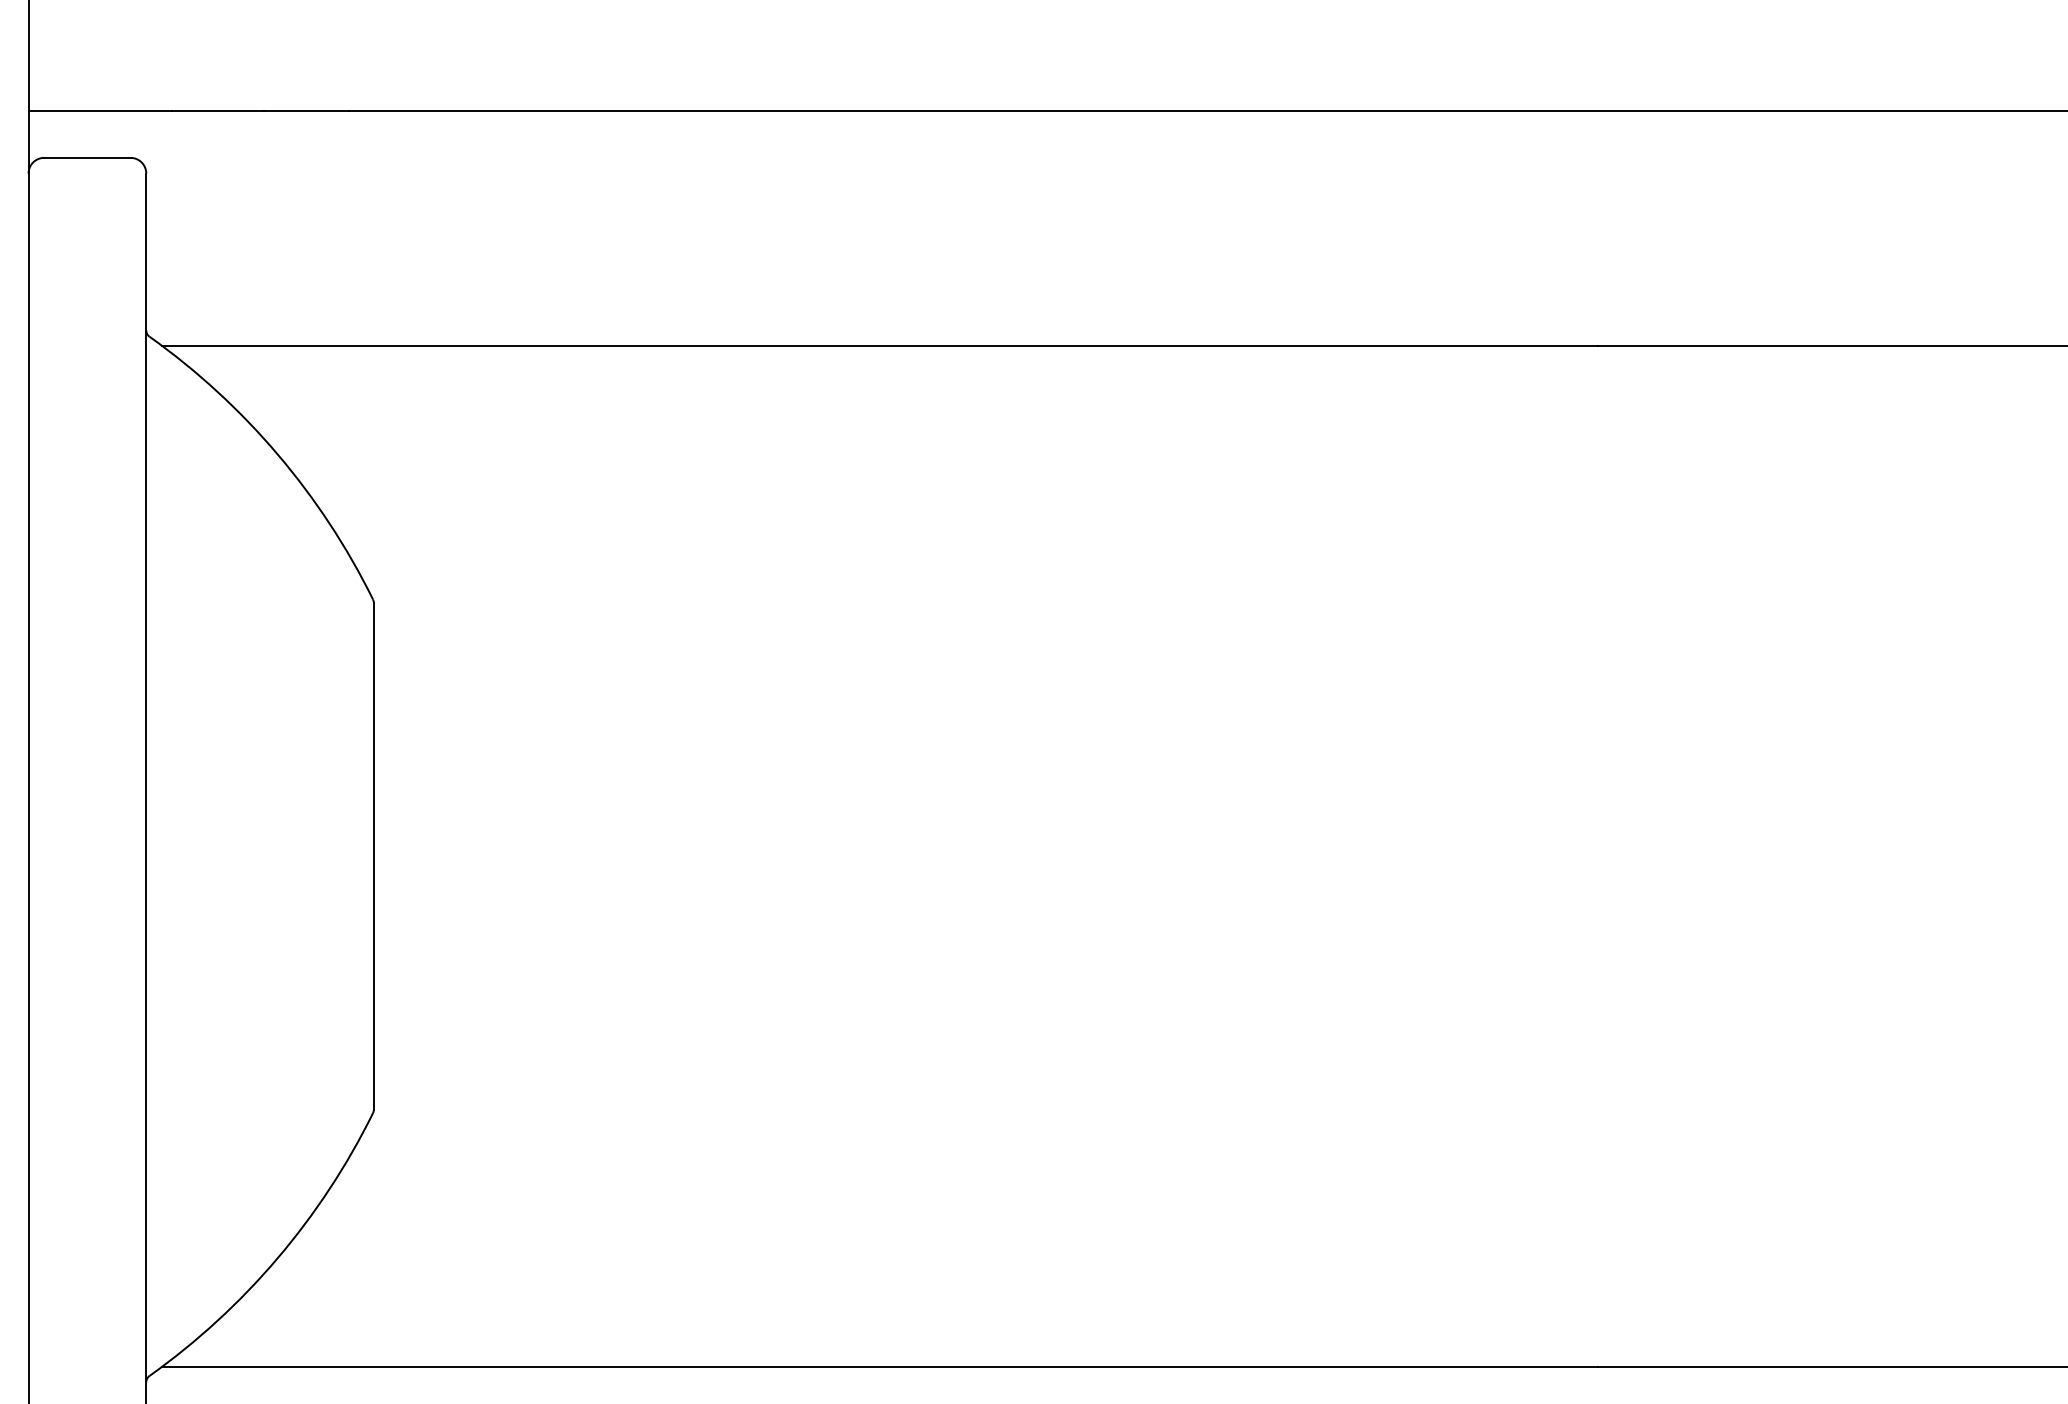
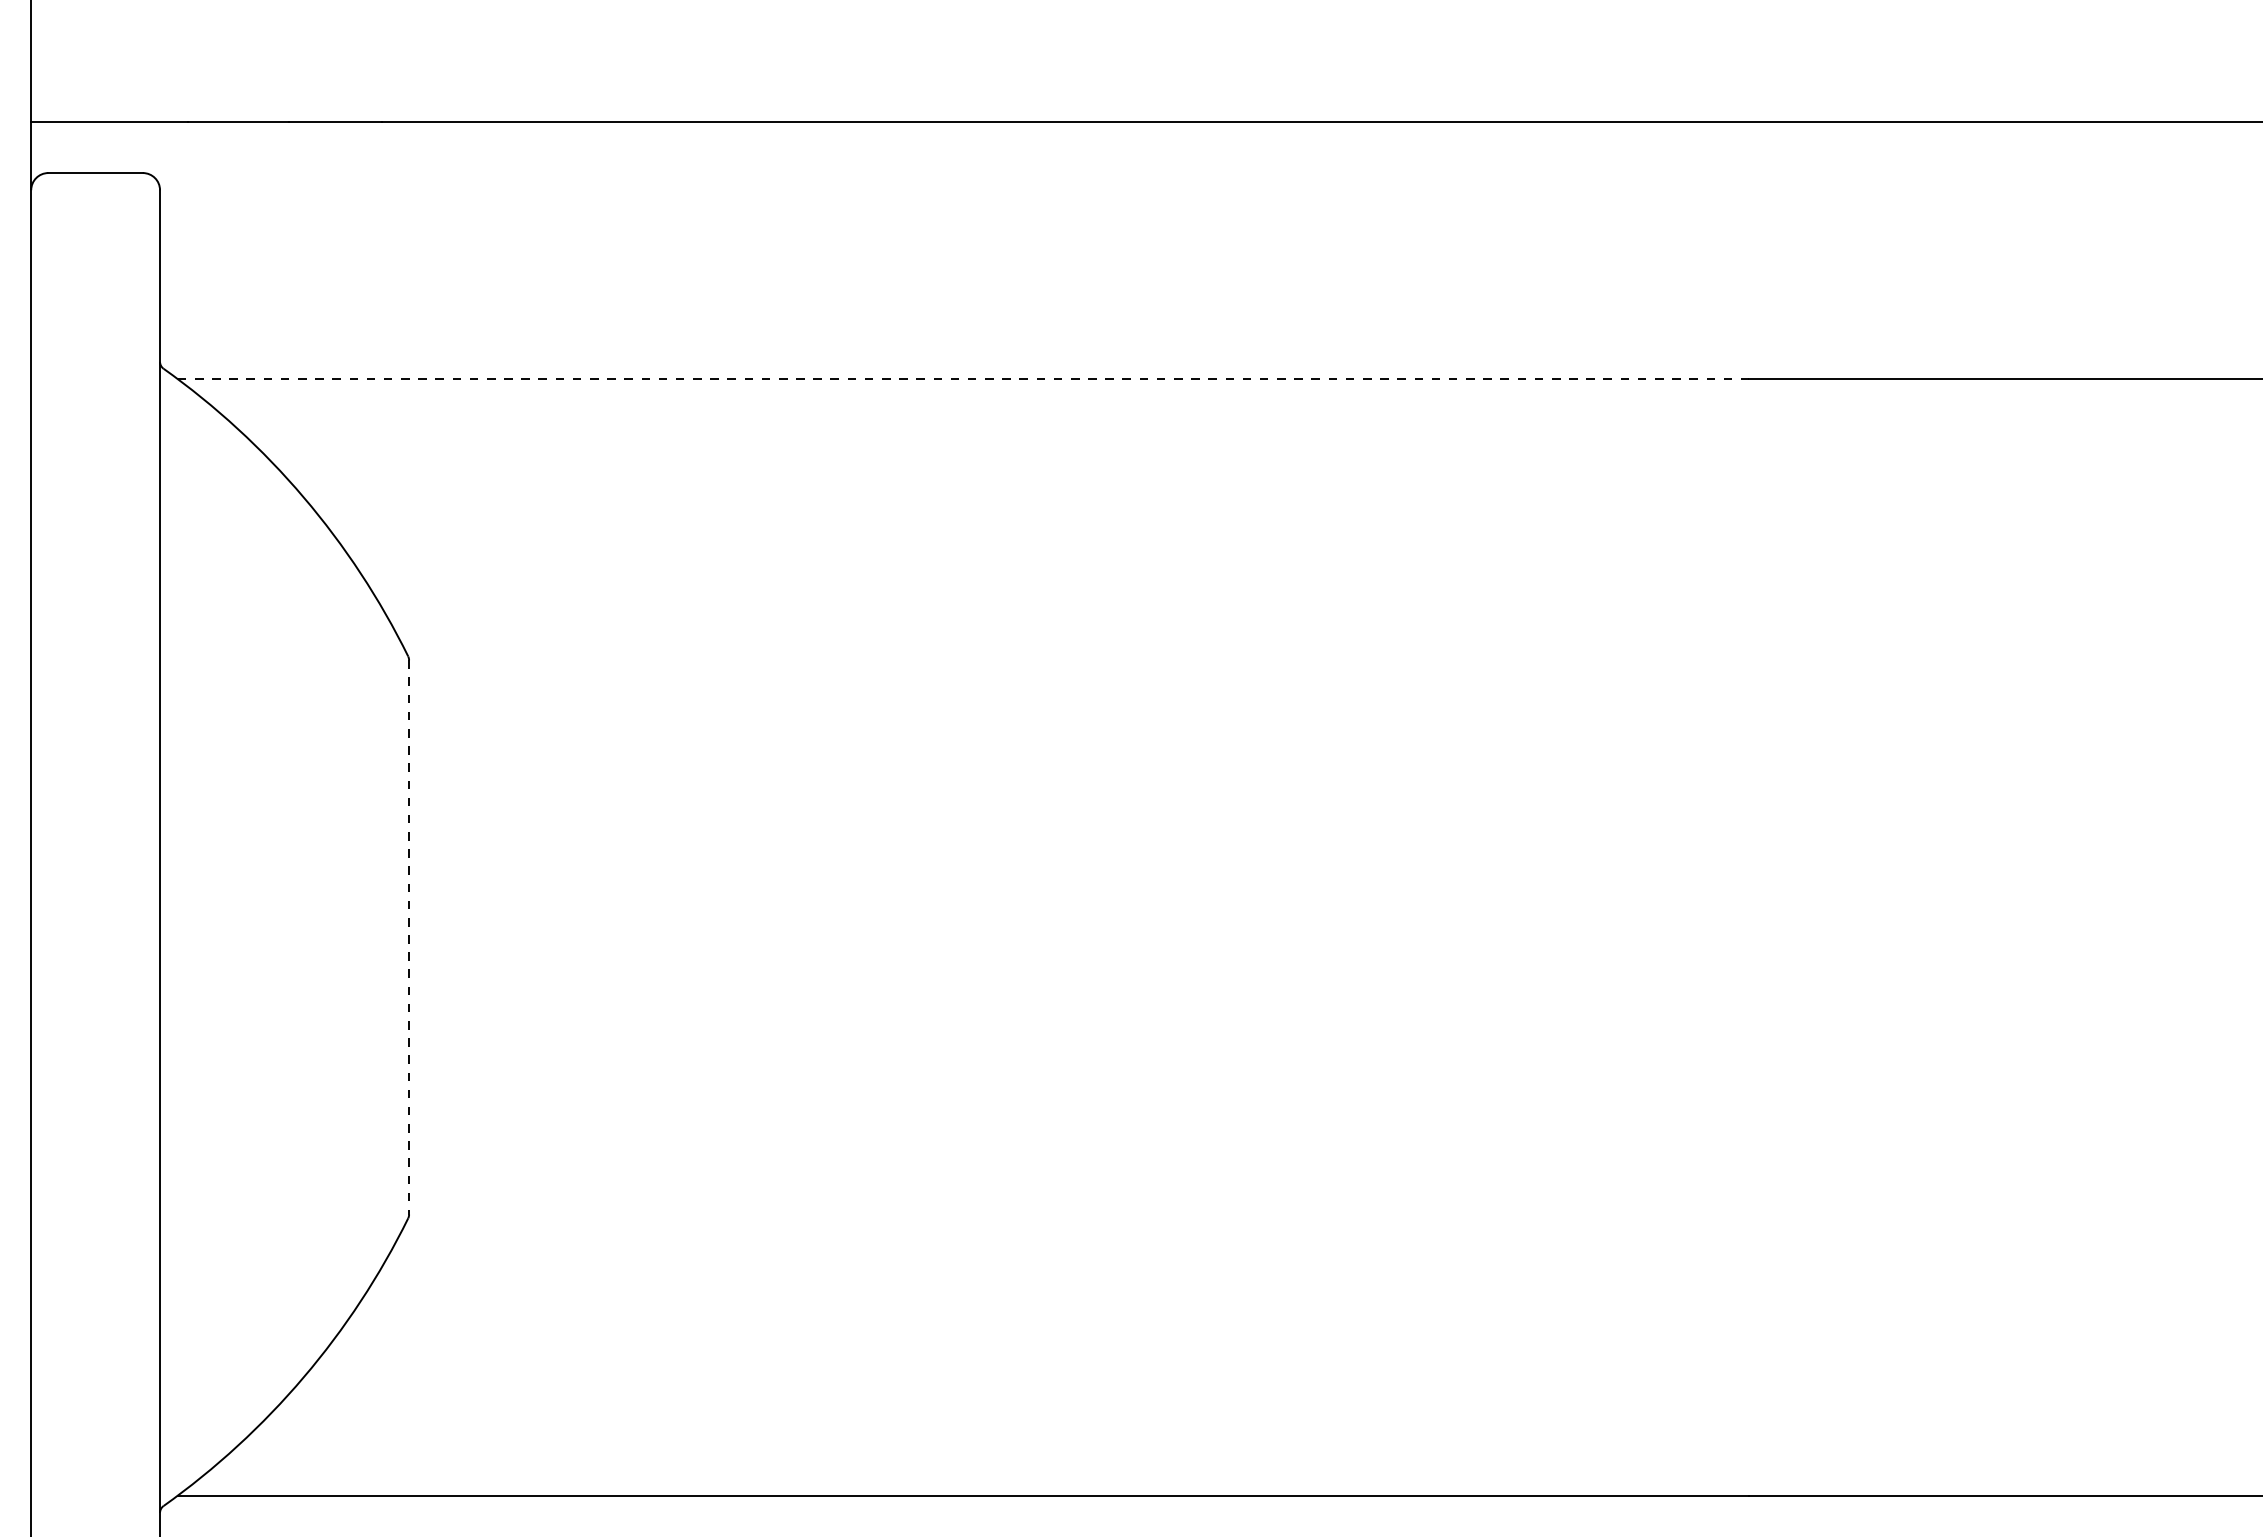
line: (880, 346) -> (963, 379), solid -> dashed
line: (374, 856) -> (409, 937), solid -> dashed

